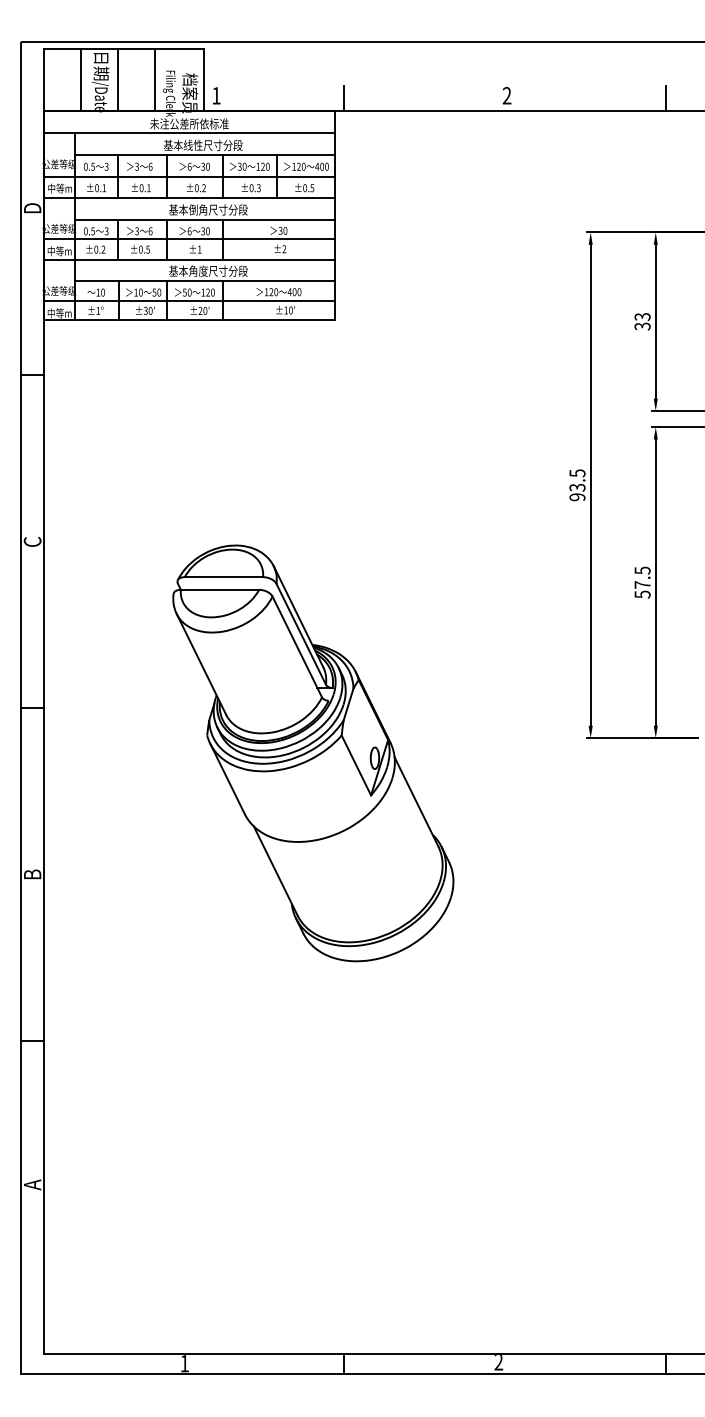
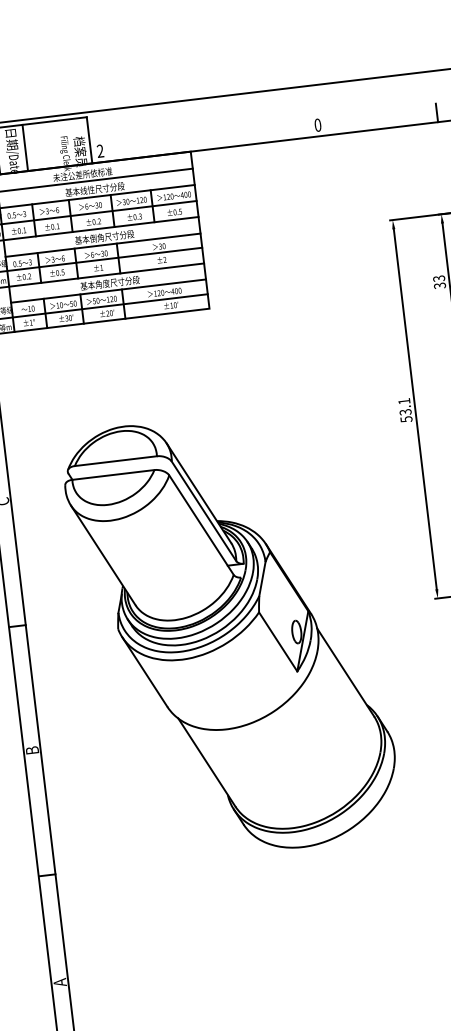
line: (155, 79) -> (53, 144), removed
text: (216, 95) -> (100, 150), 1 -> 2
text: (506, 95) -> (317, 125), 2 -> 0
line: (343, 97) -> (195, 141), removed
text: (577, 485) -> (405, 410), 93.5 -> 53.1
part: (313, 753) -> (231, 634), size x1.4

